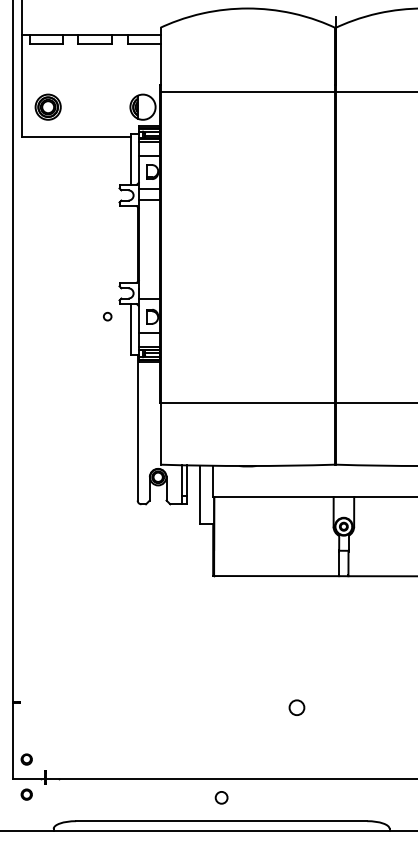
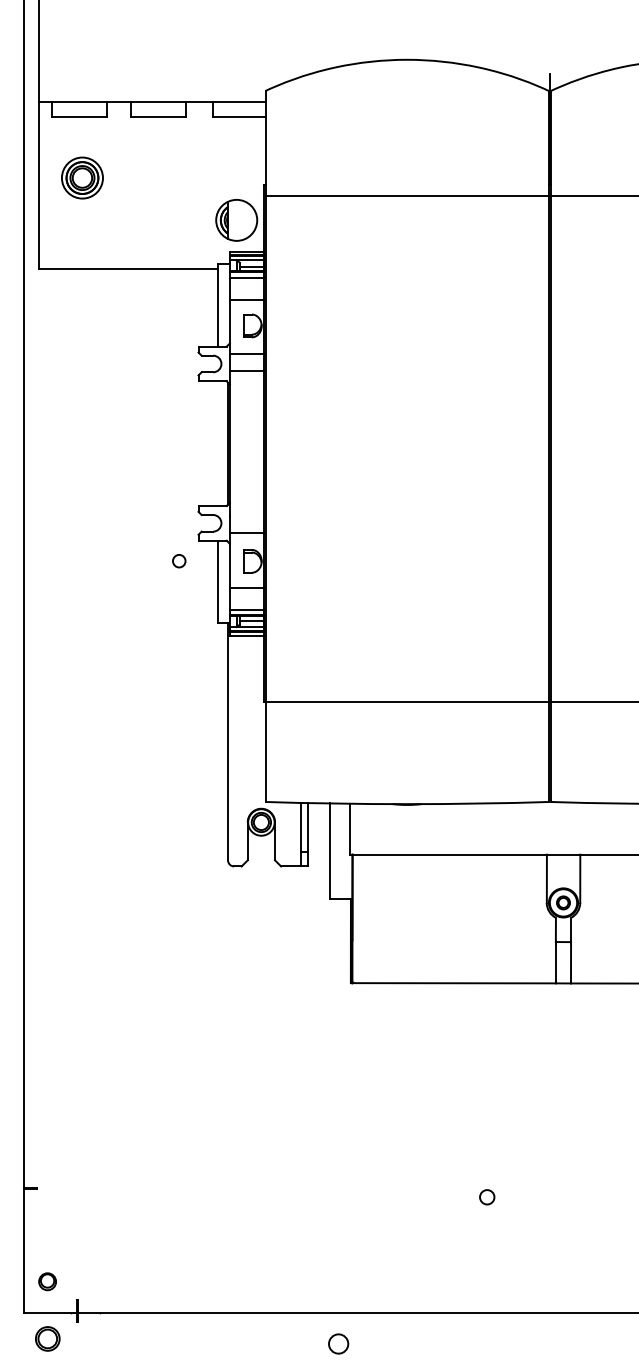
part: (47, 106) -> (81, 176), moved
circle: (296, 707) -> (486, 1197), size x0.6
part: (26, 794) -> (47, 1338), size x1.4
circle: (221, 797) -> (338, 1343), moved

